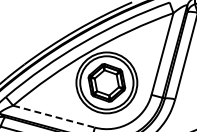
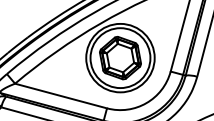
line: (54, 116) -> (61, 95), dashed -> solid

